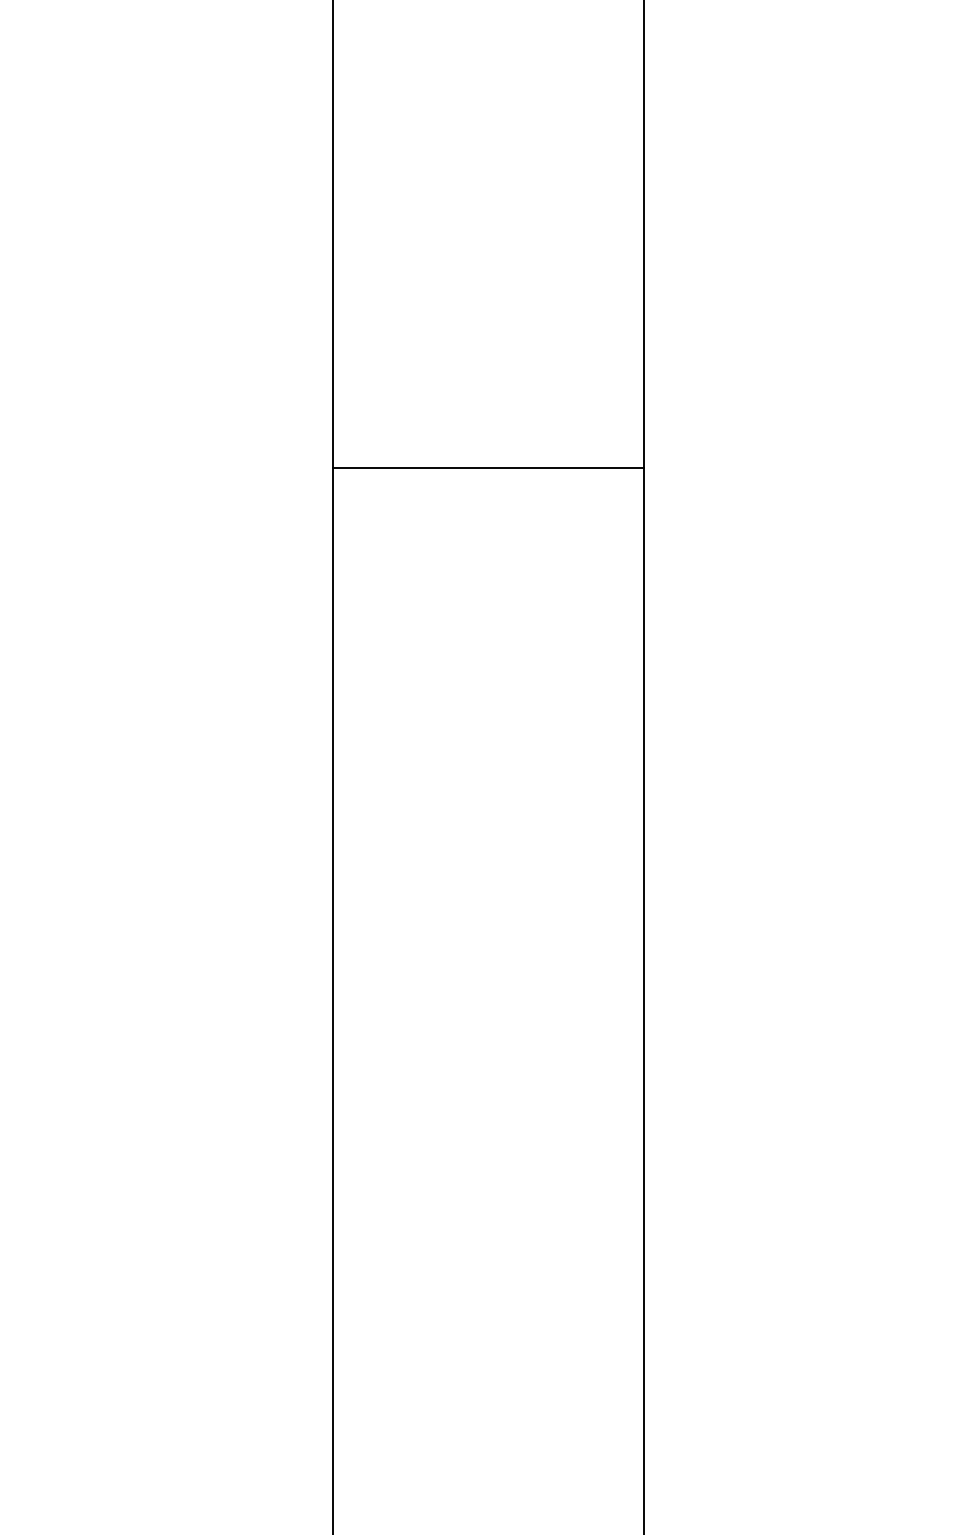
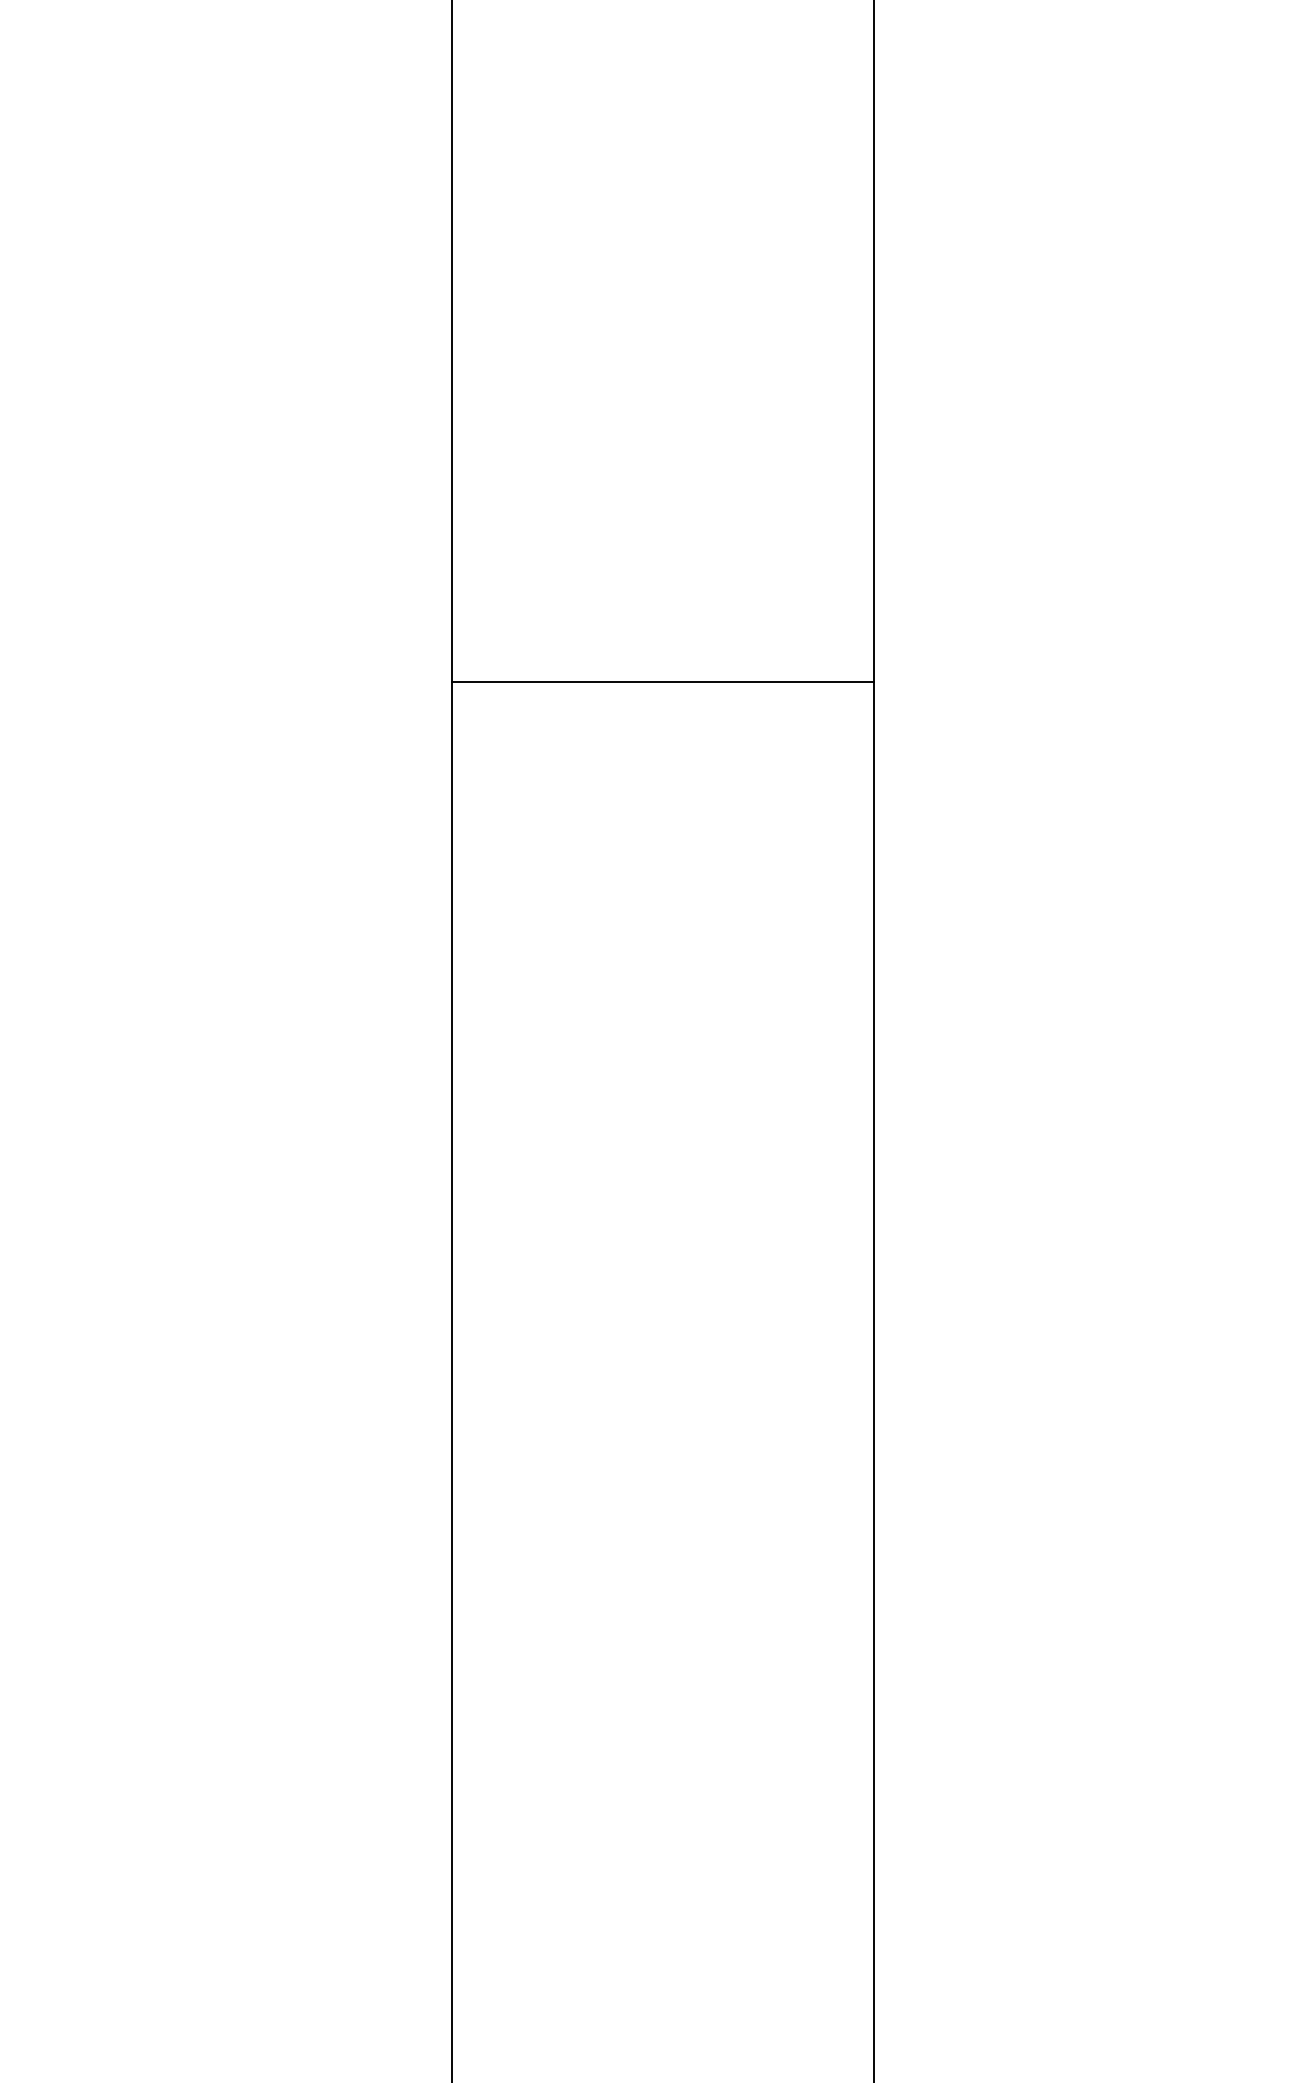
line: (488, 467) -> (663, 681), moved

